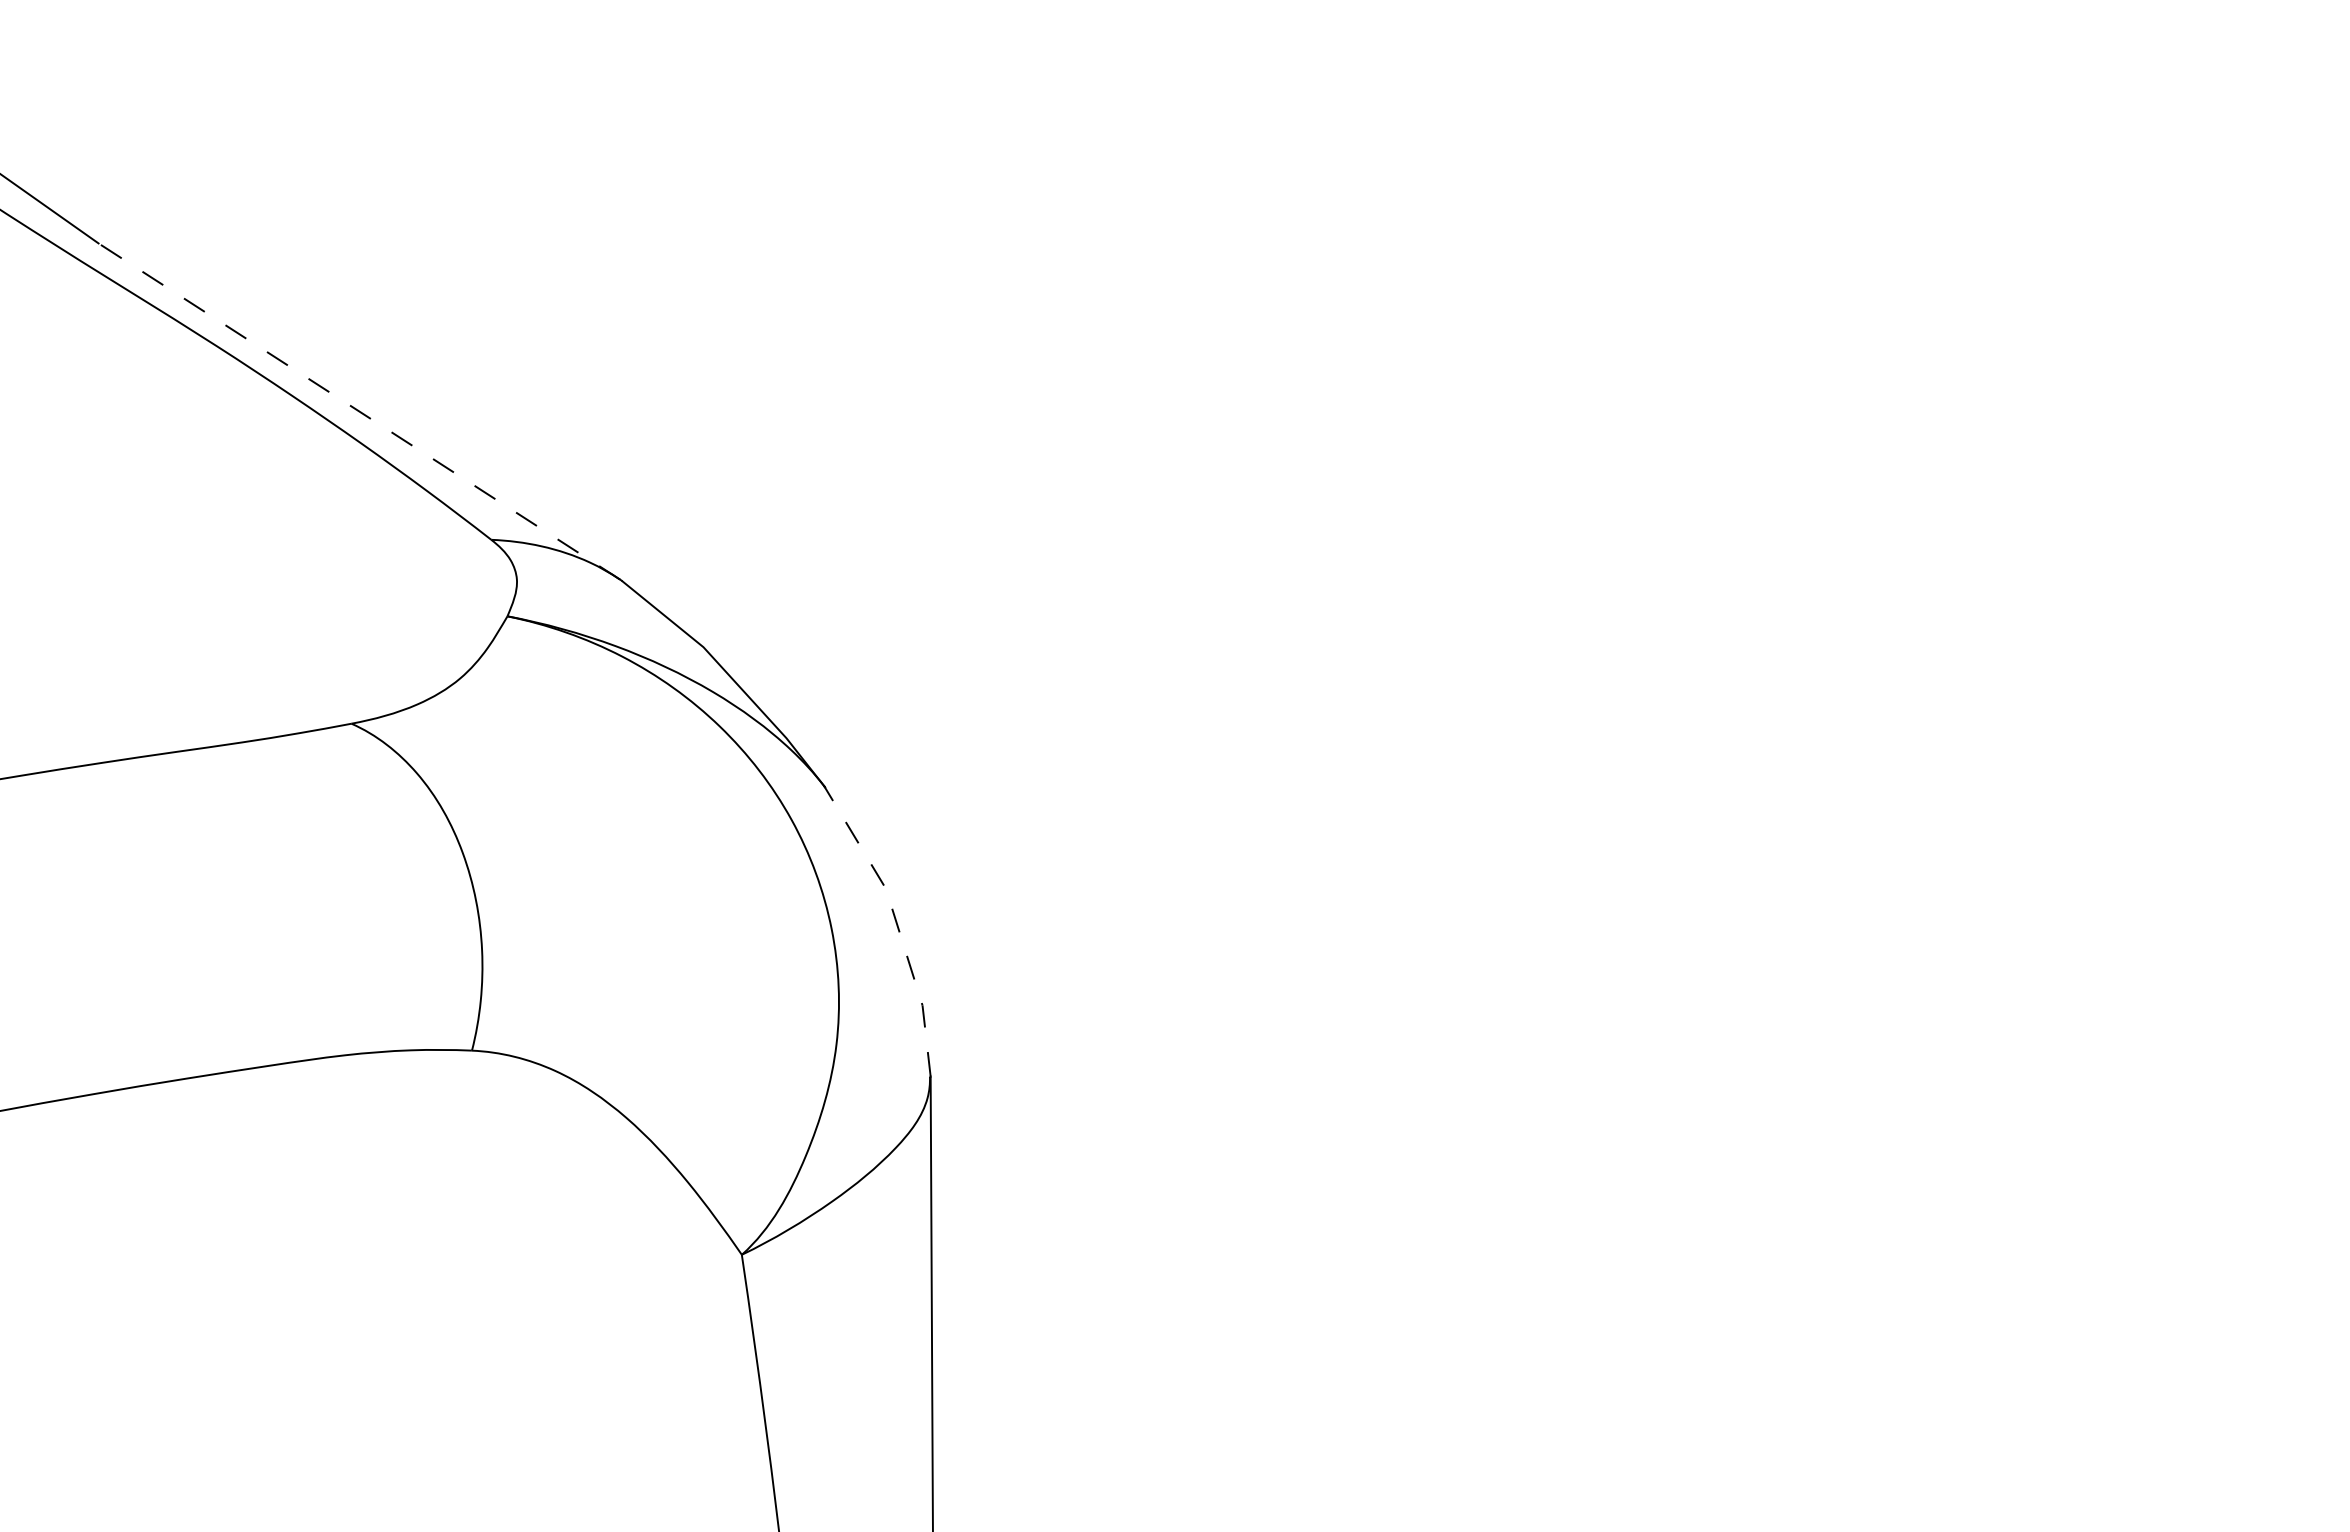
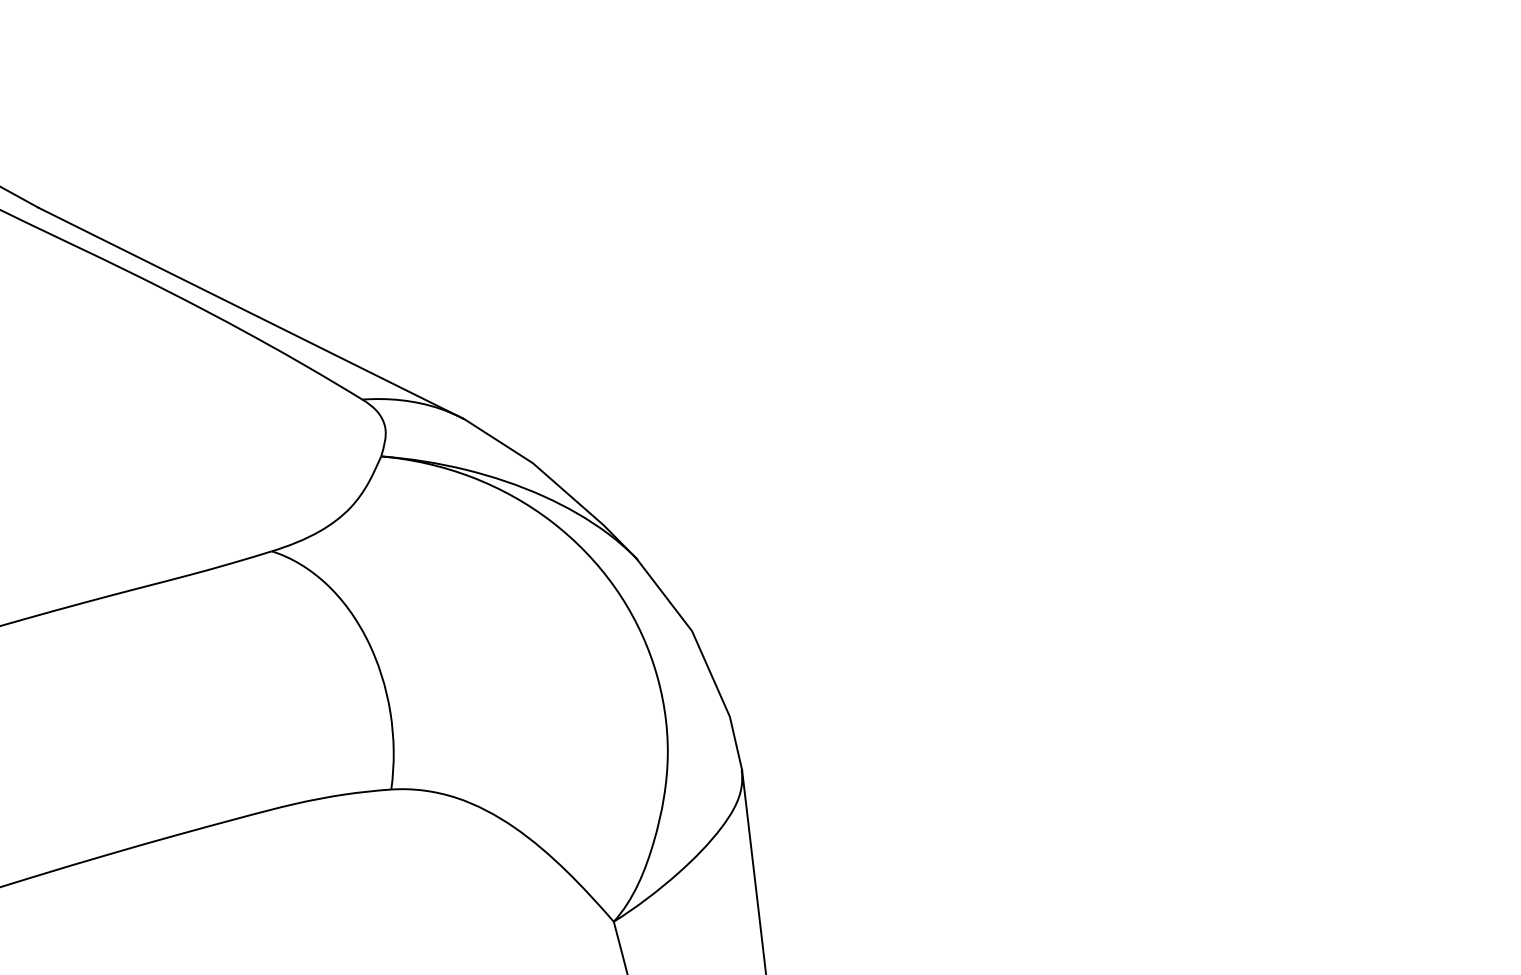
line: (358, 411) -> (250, 313), dashed -> solid
line: (896, 923) -> (703, 656), dashed -> solid

